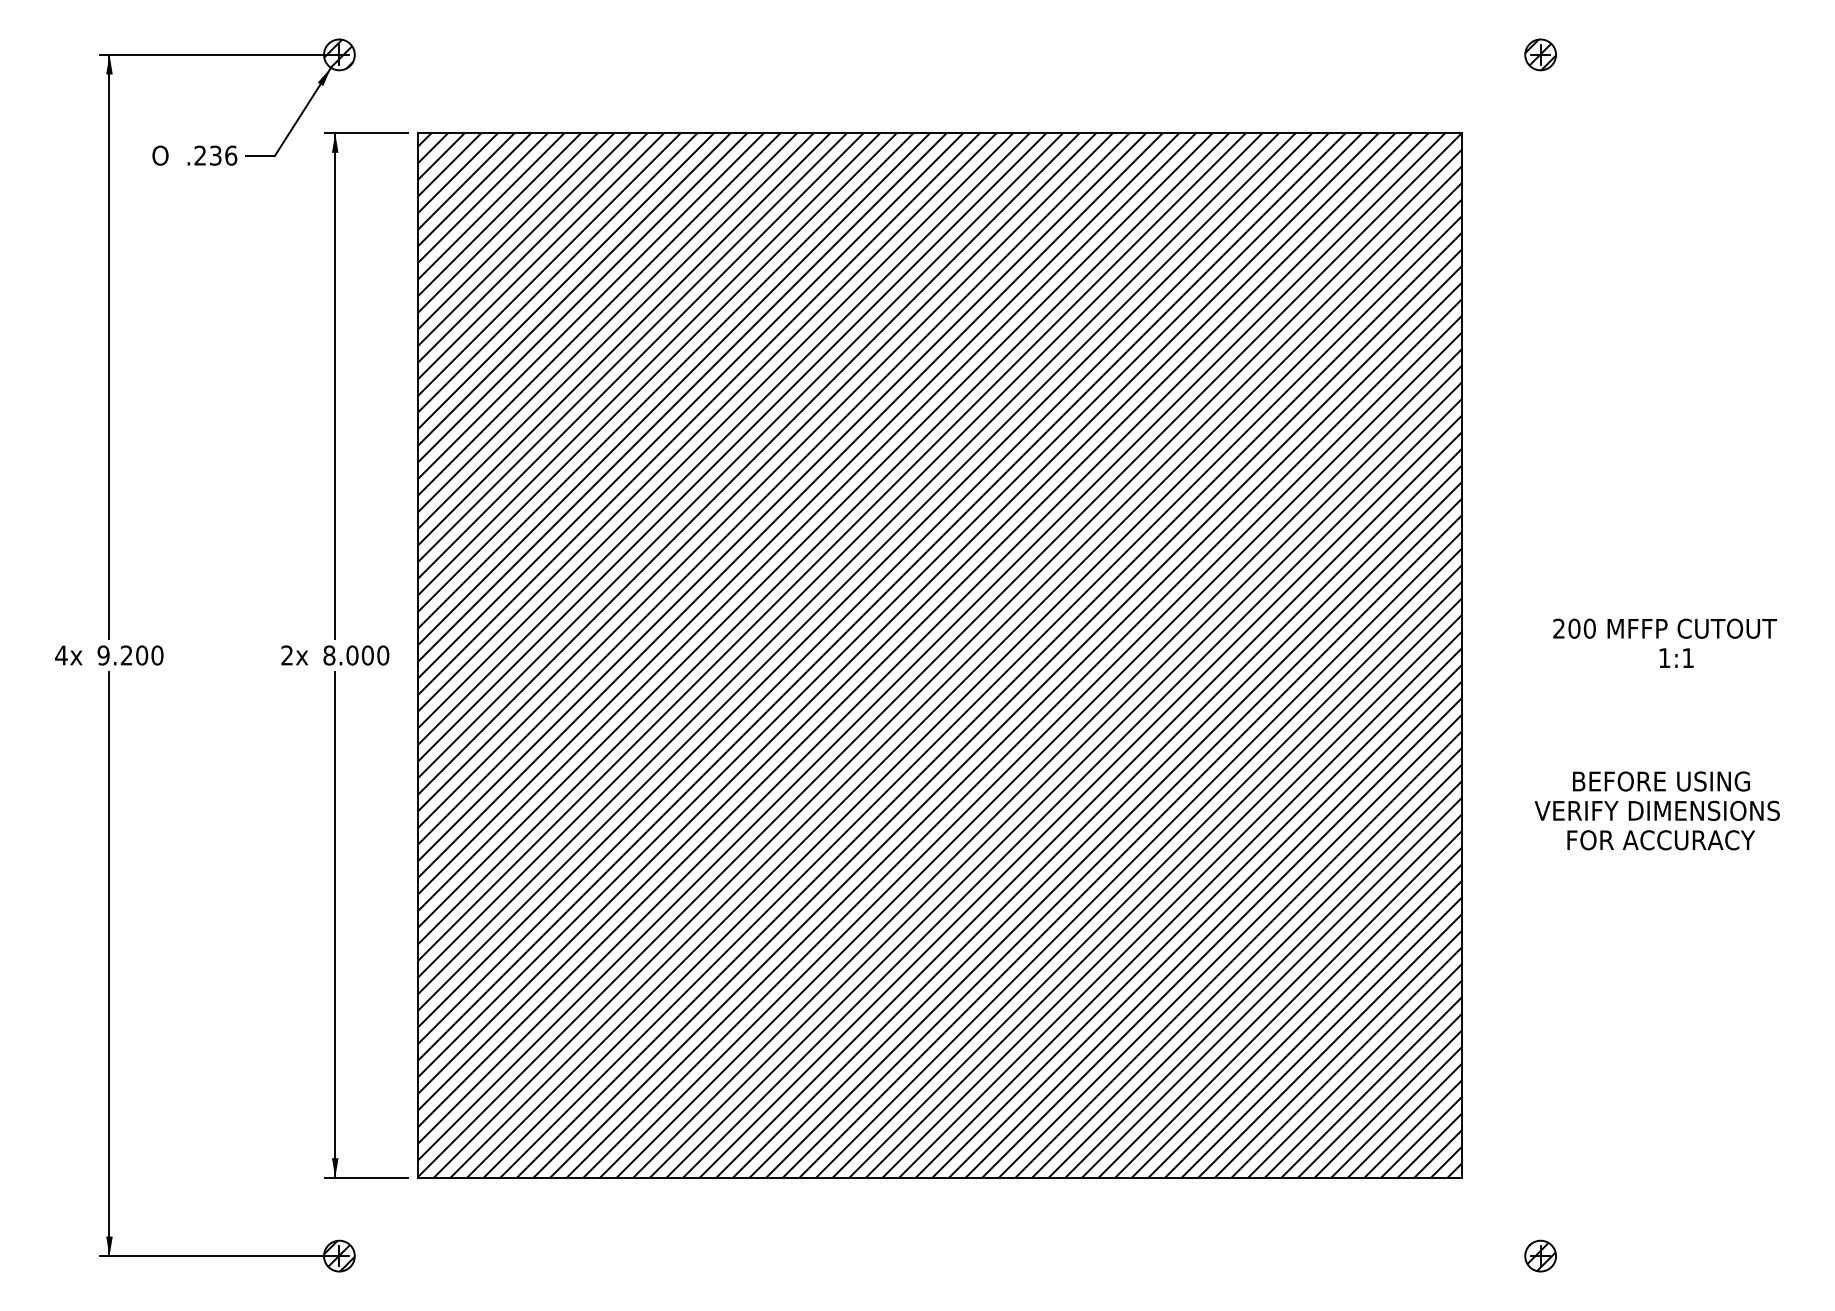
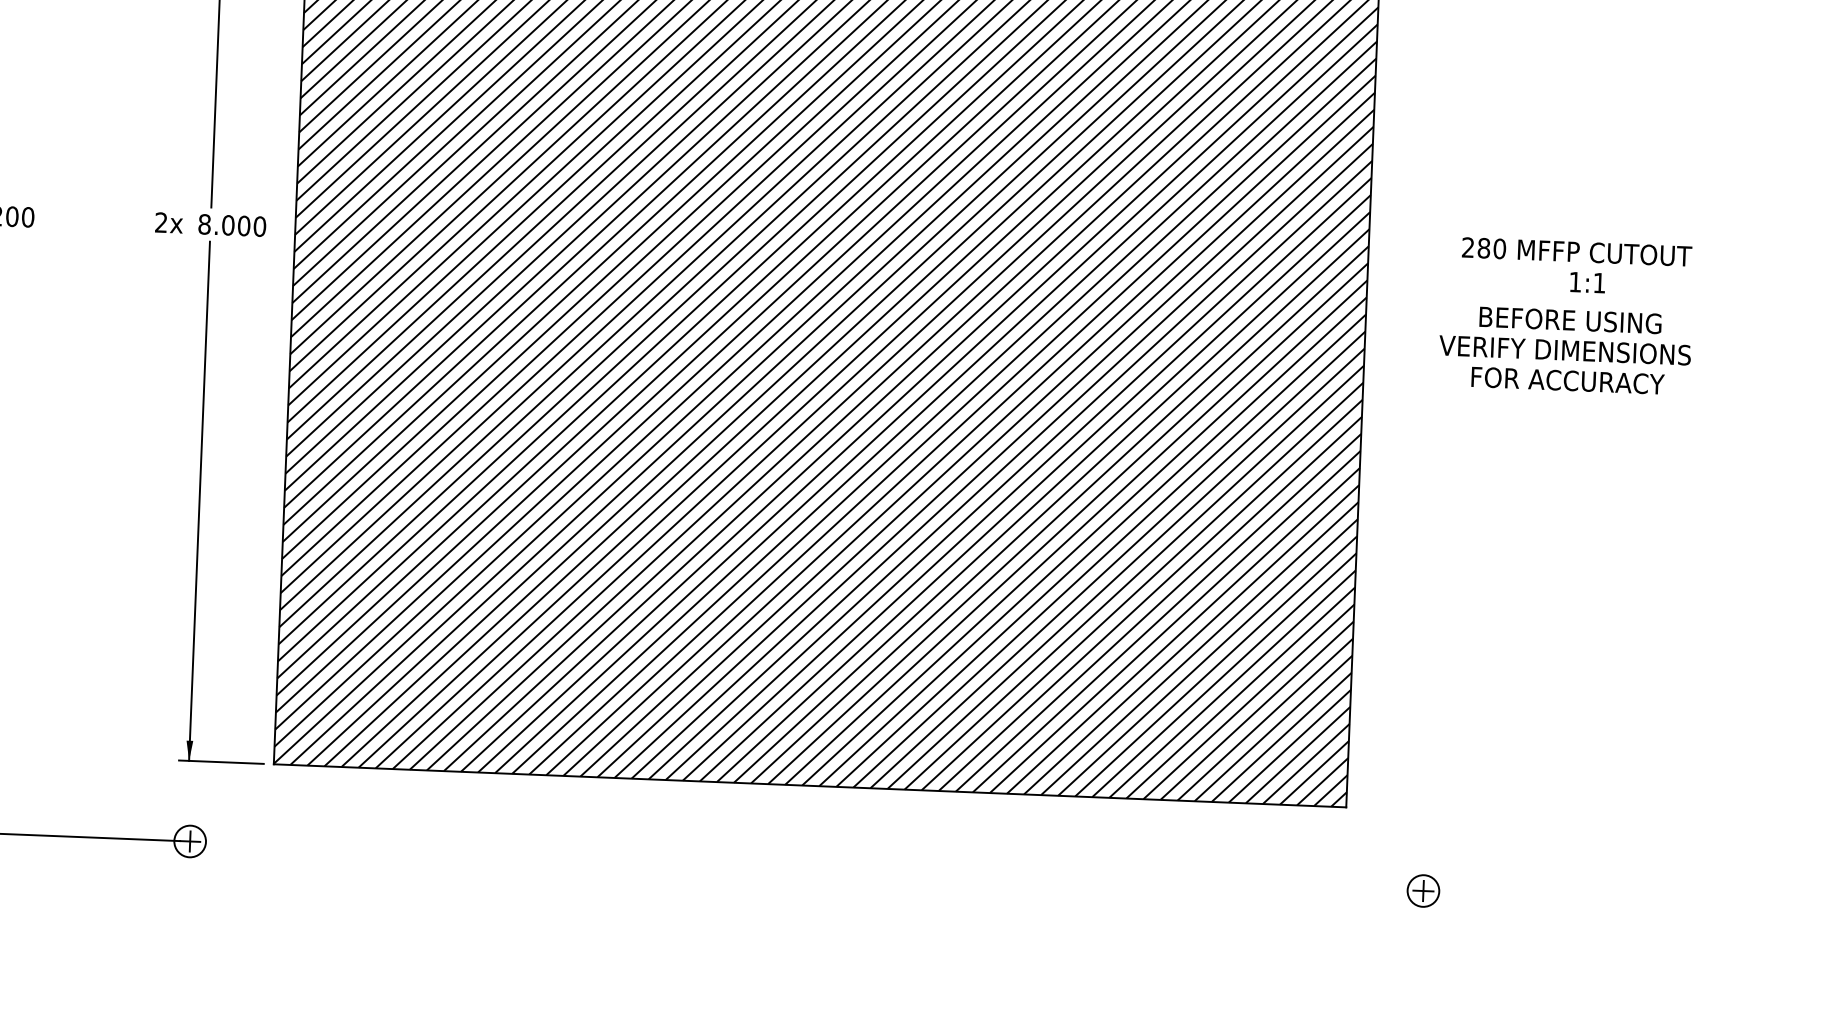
text: (1574, 628) -> (1484, 248), 200 -> 280
text: (1656, 810) -> (1564, 349), moved
hatch: (339, 1255) -> (190, 840), removed
hatch: (1541, 1256) -> (1424, 891), removed

